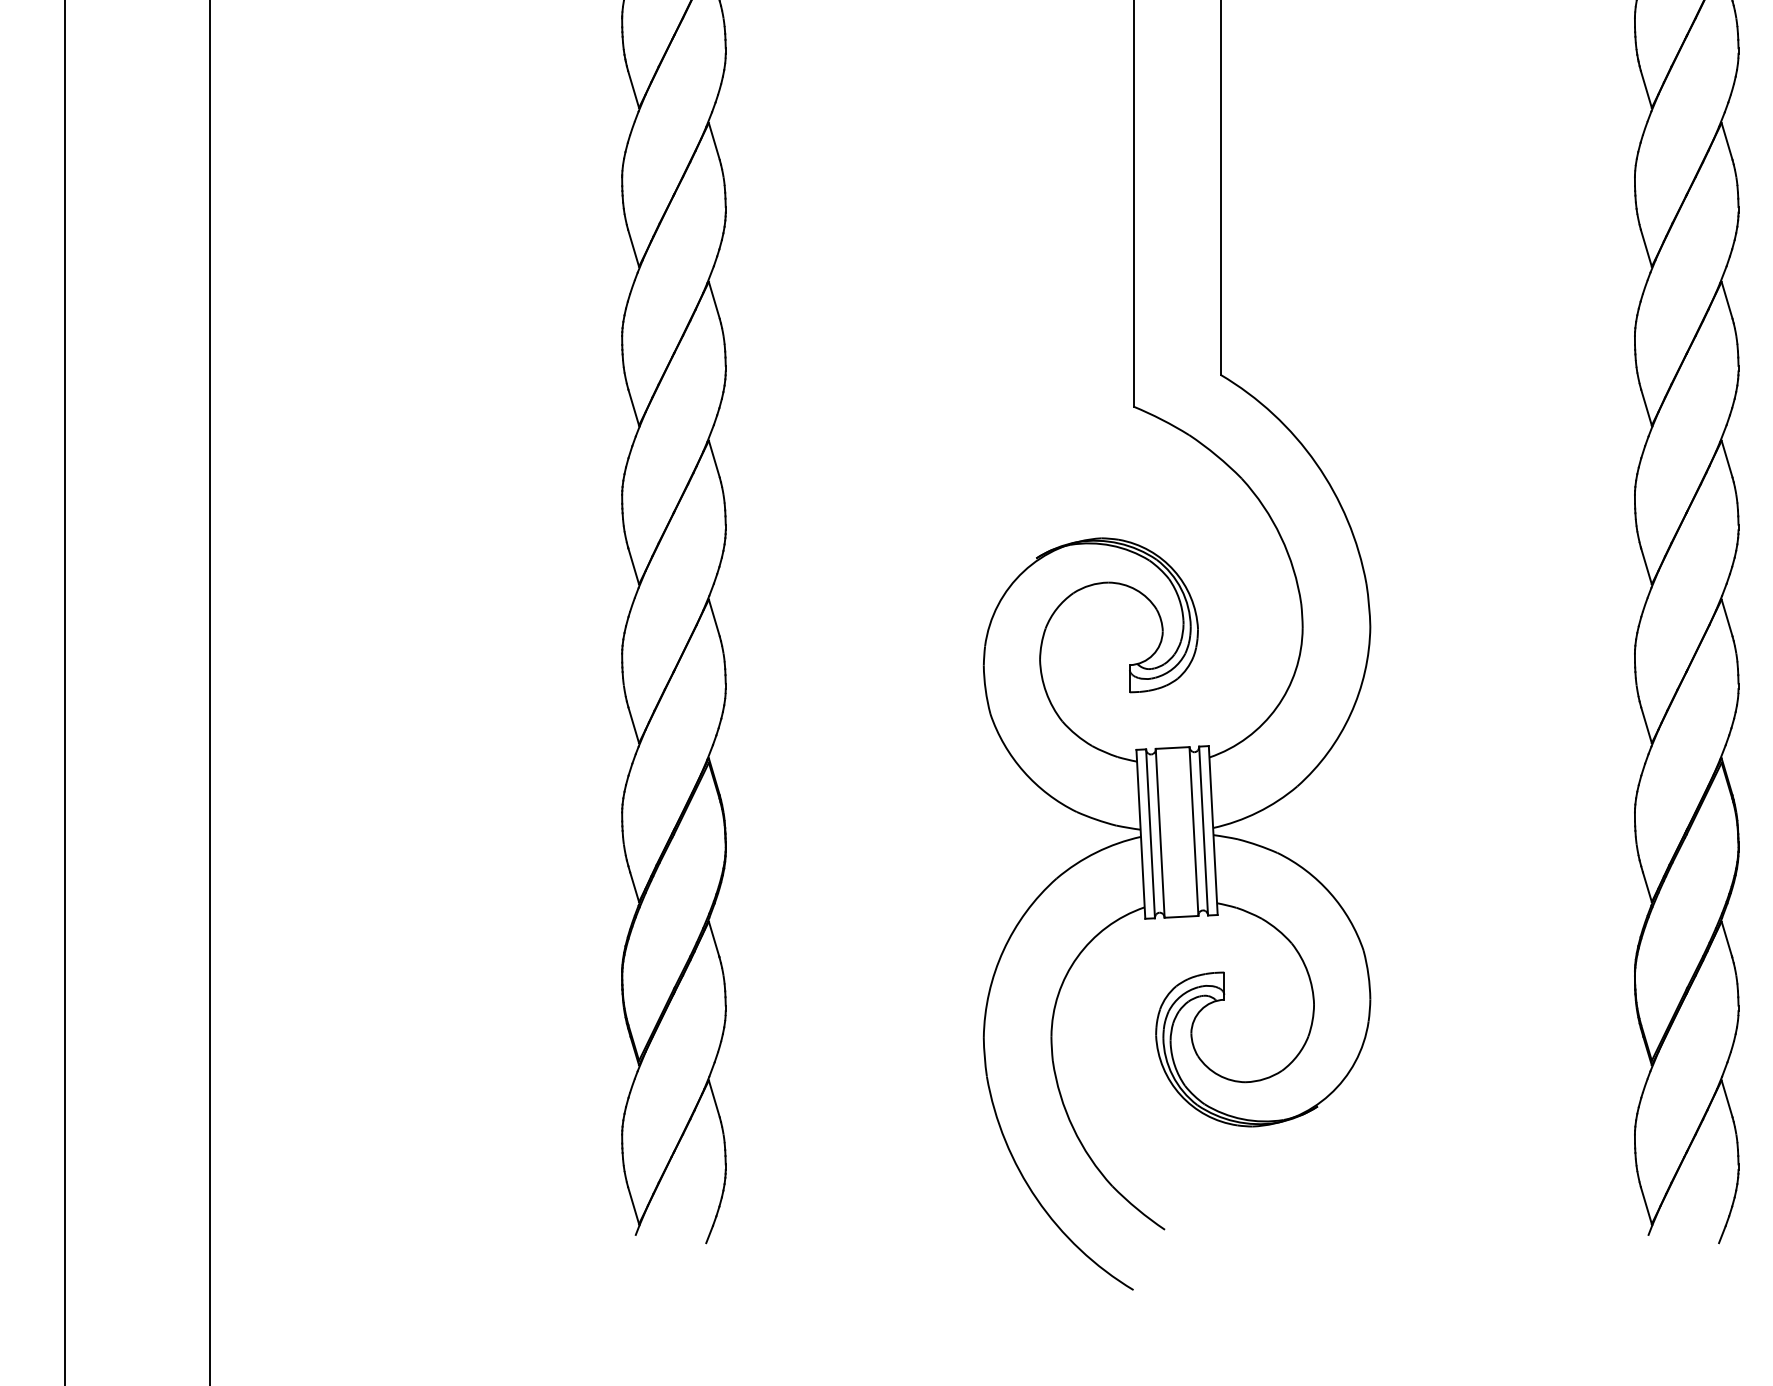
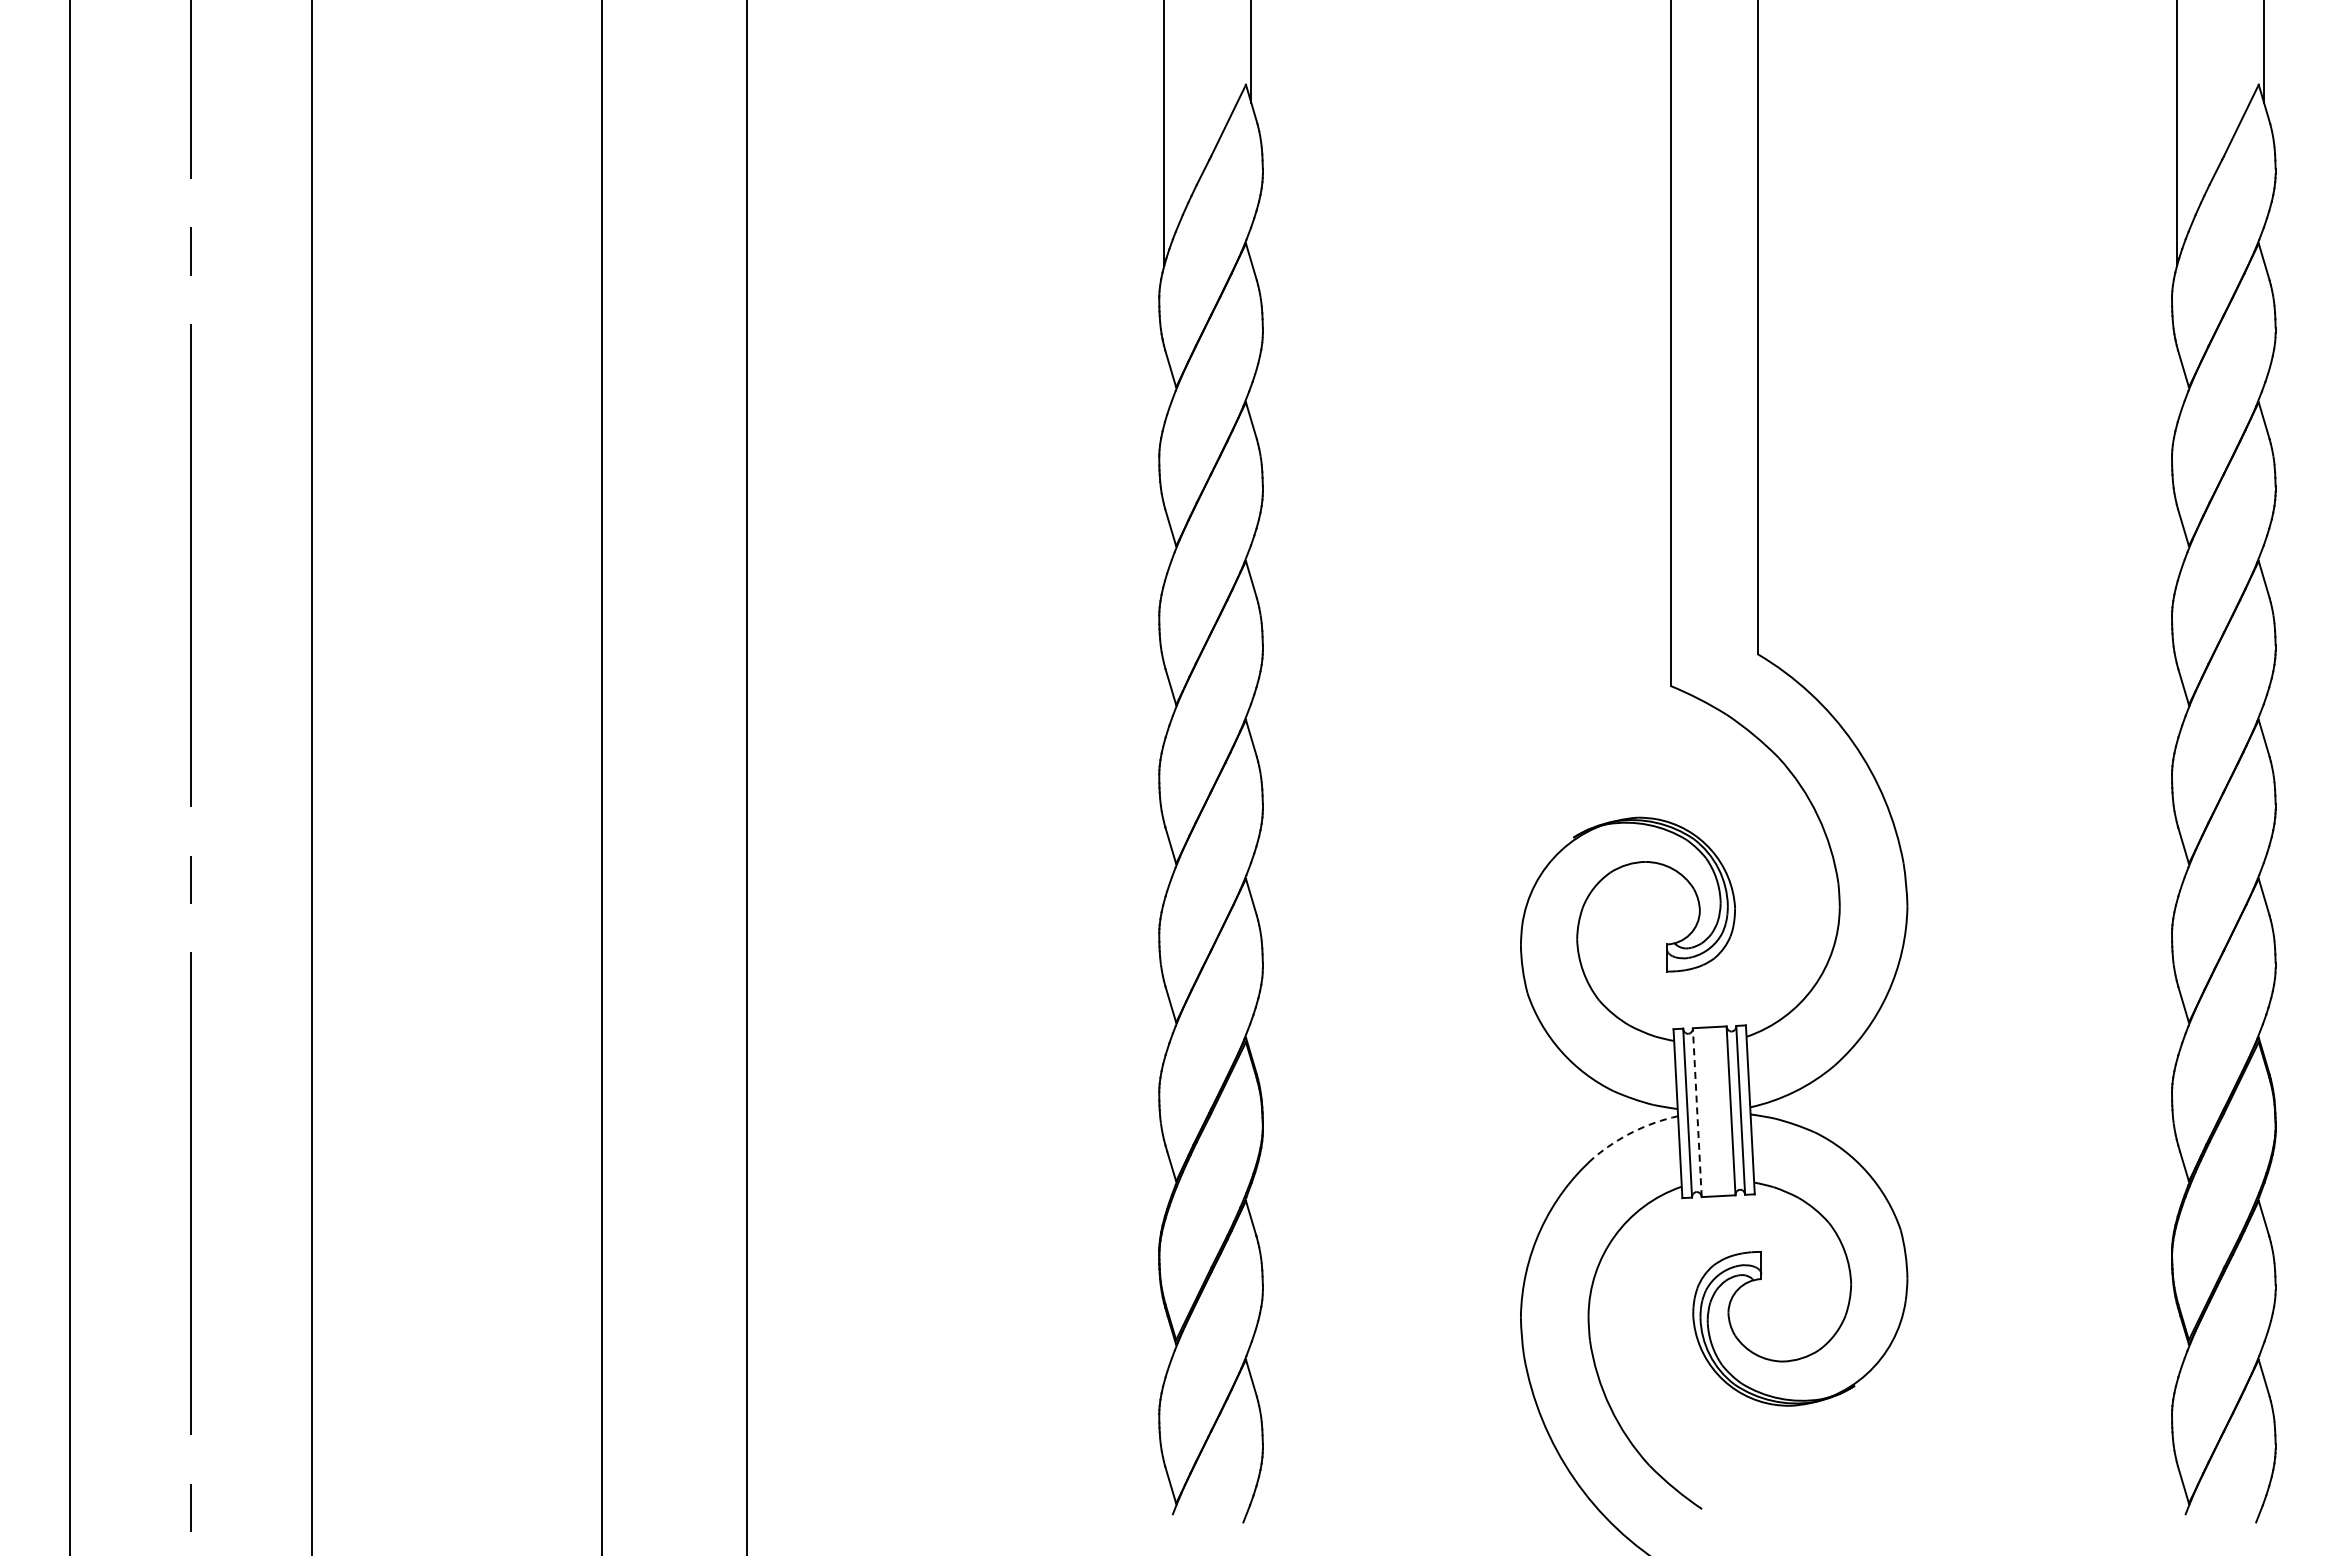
line: (1160, 833) -> (1697, 1112), solid -> dashed
arc: (1096, 852) -> (1633, 1131), solid -> dashed

